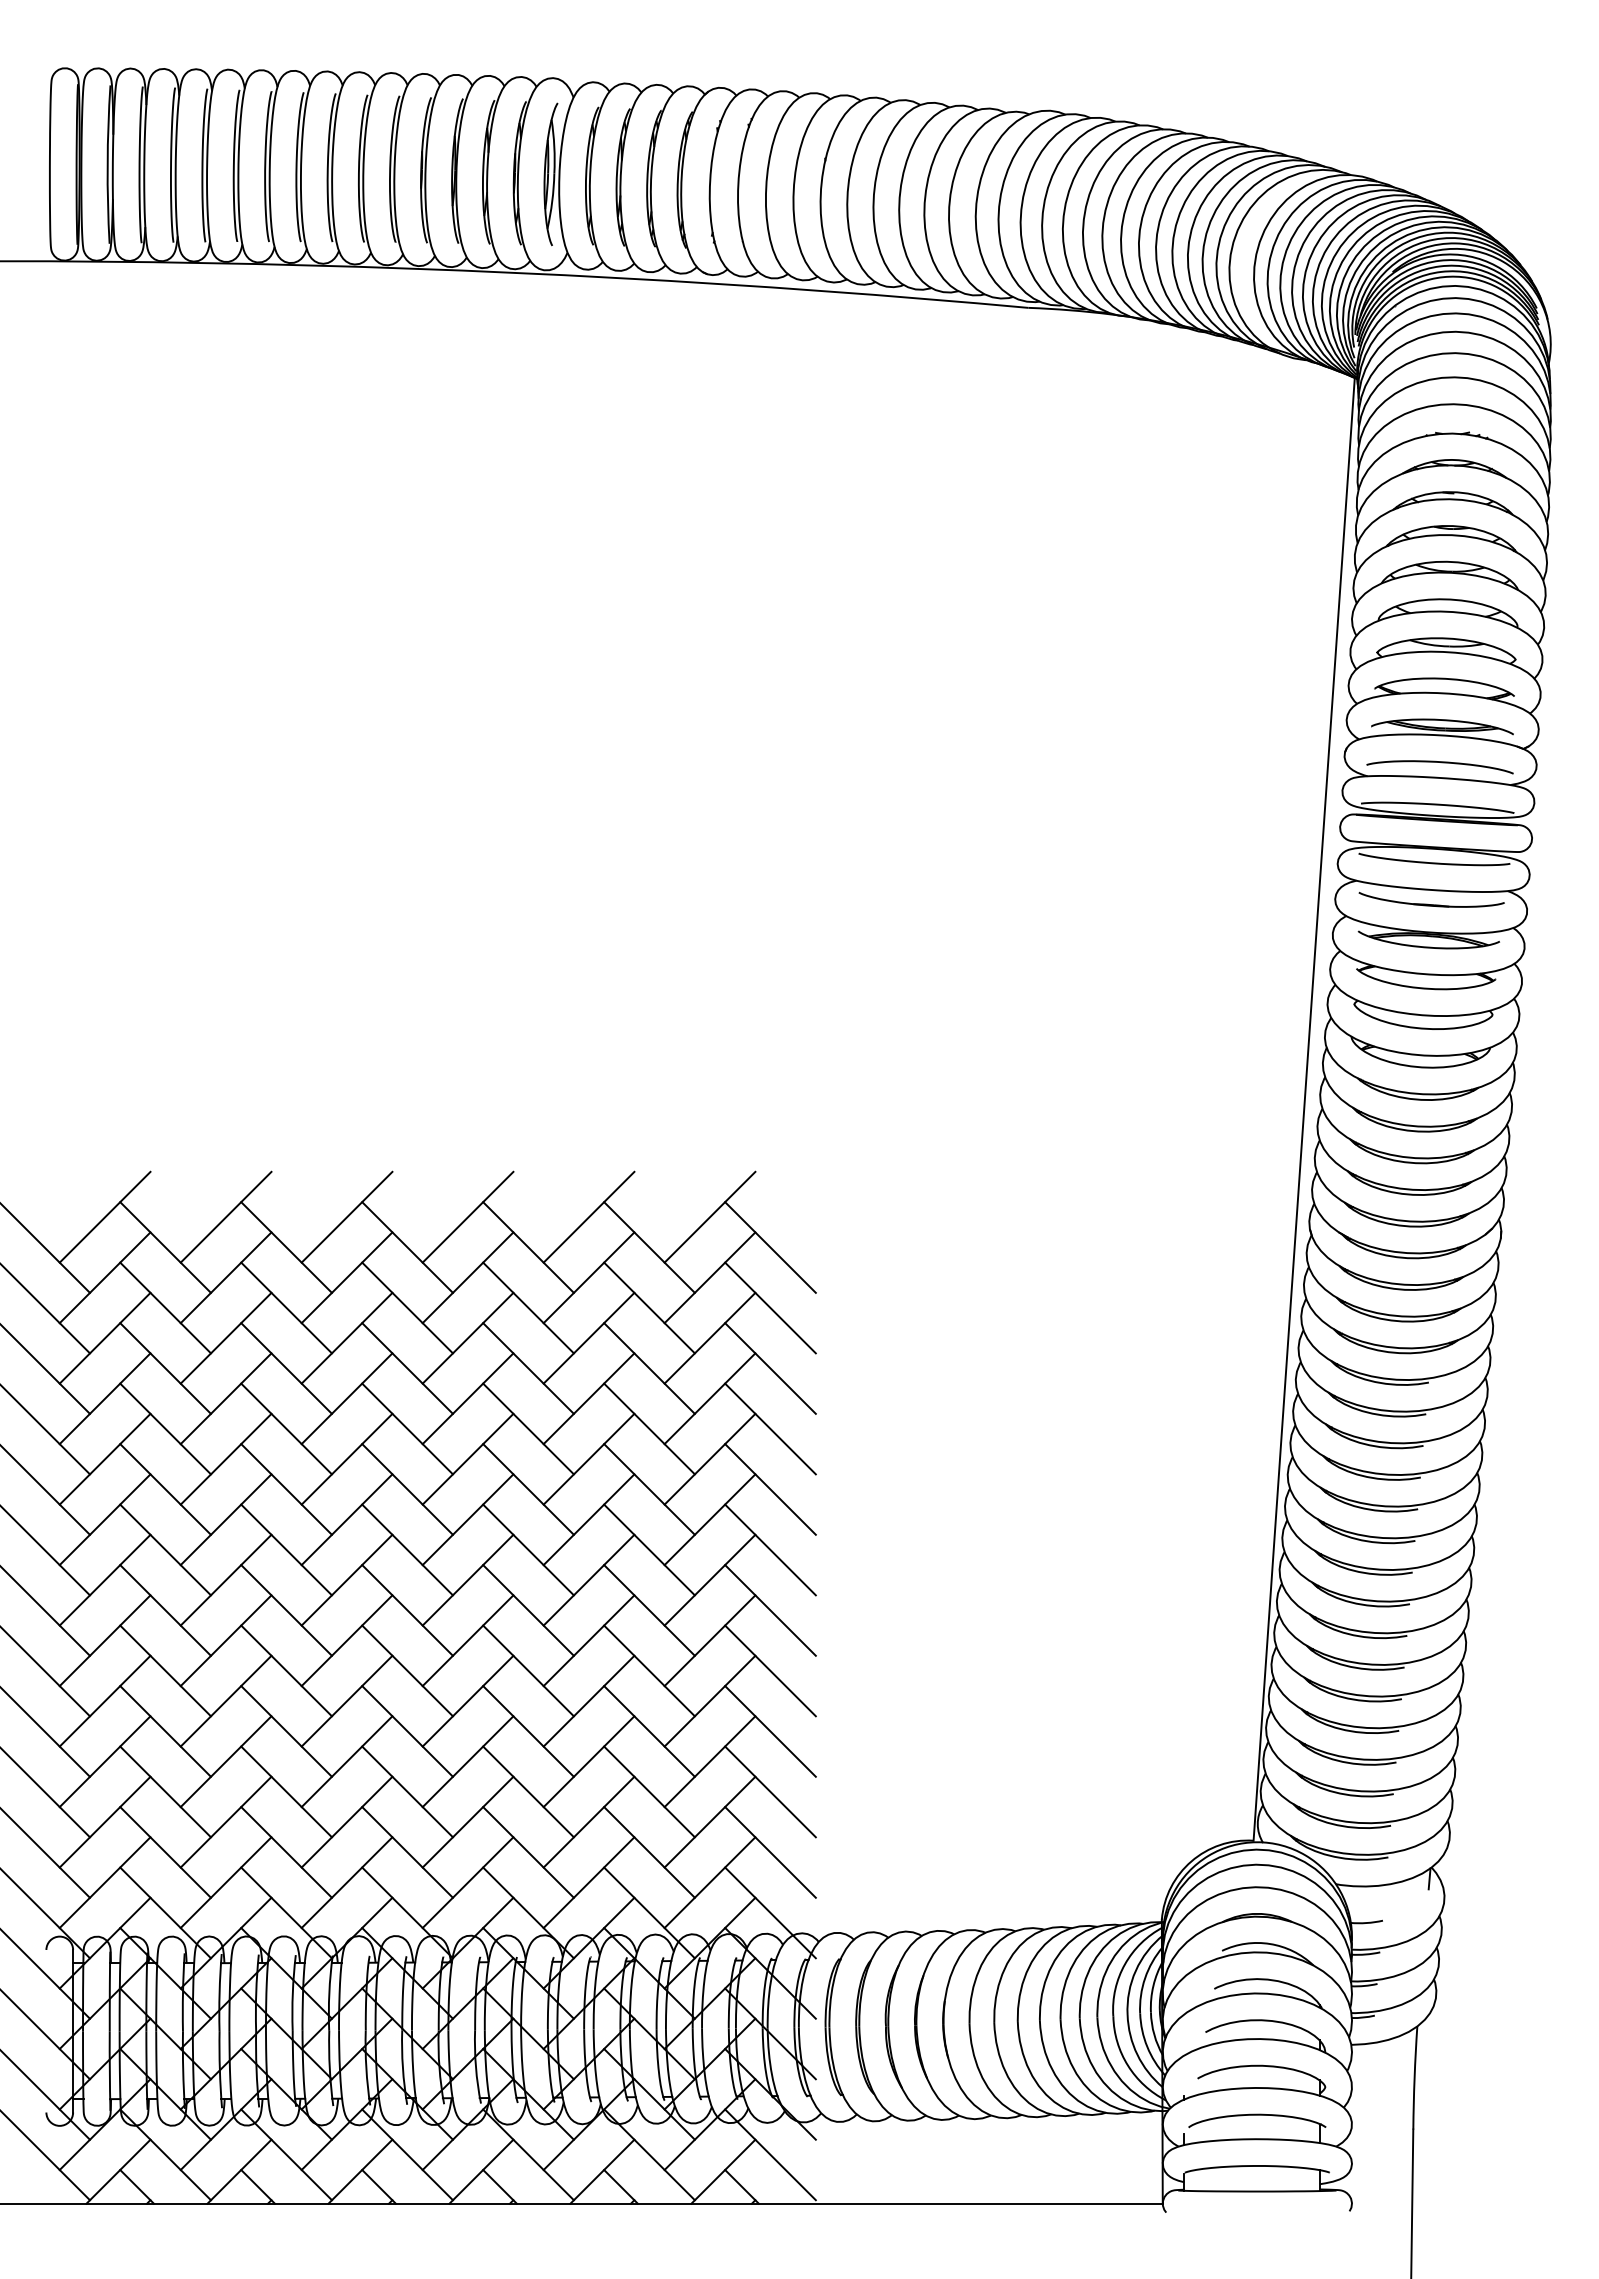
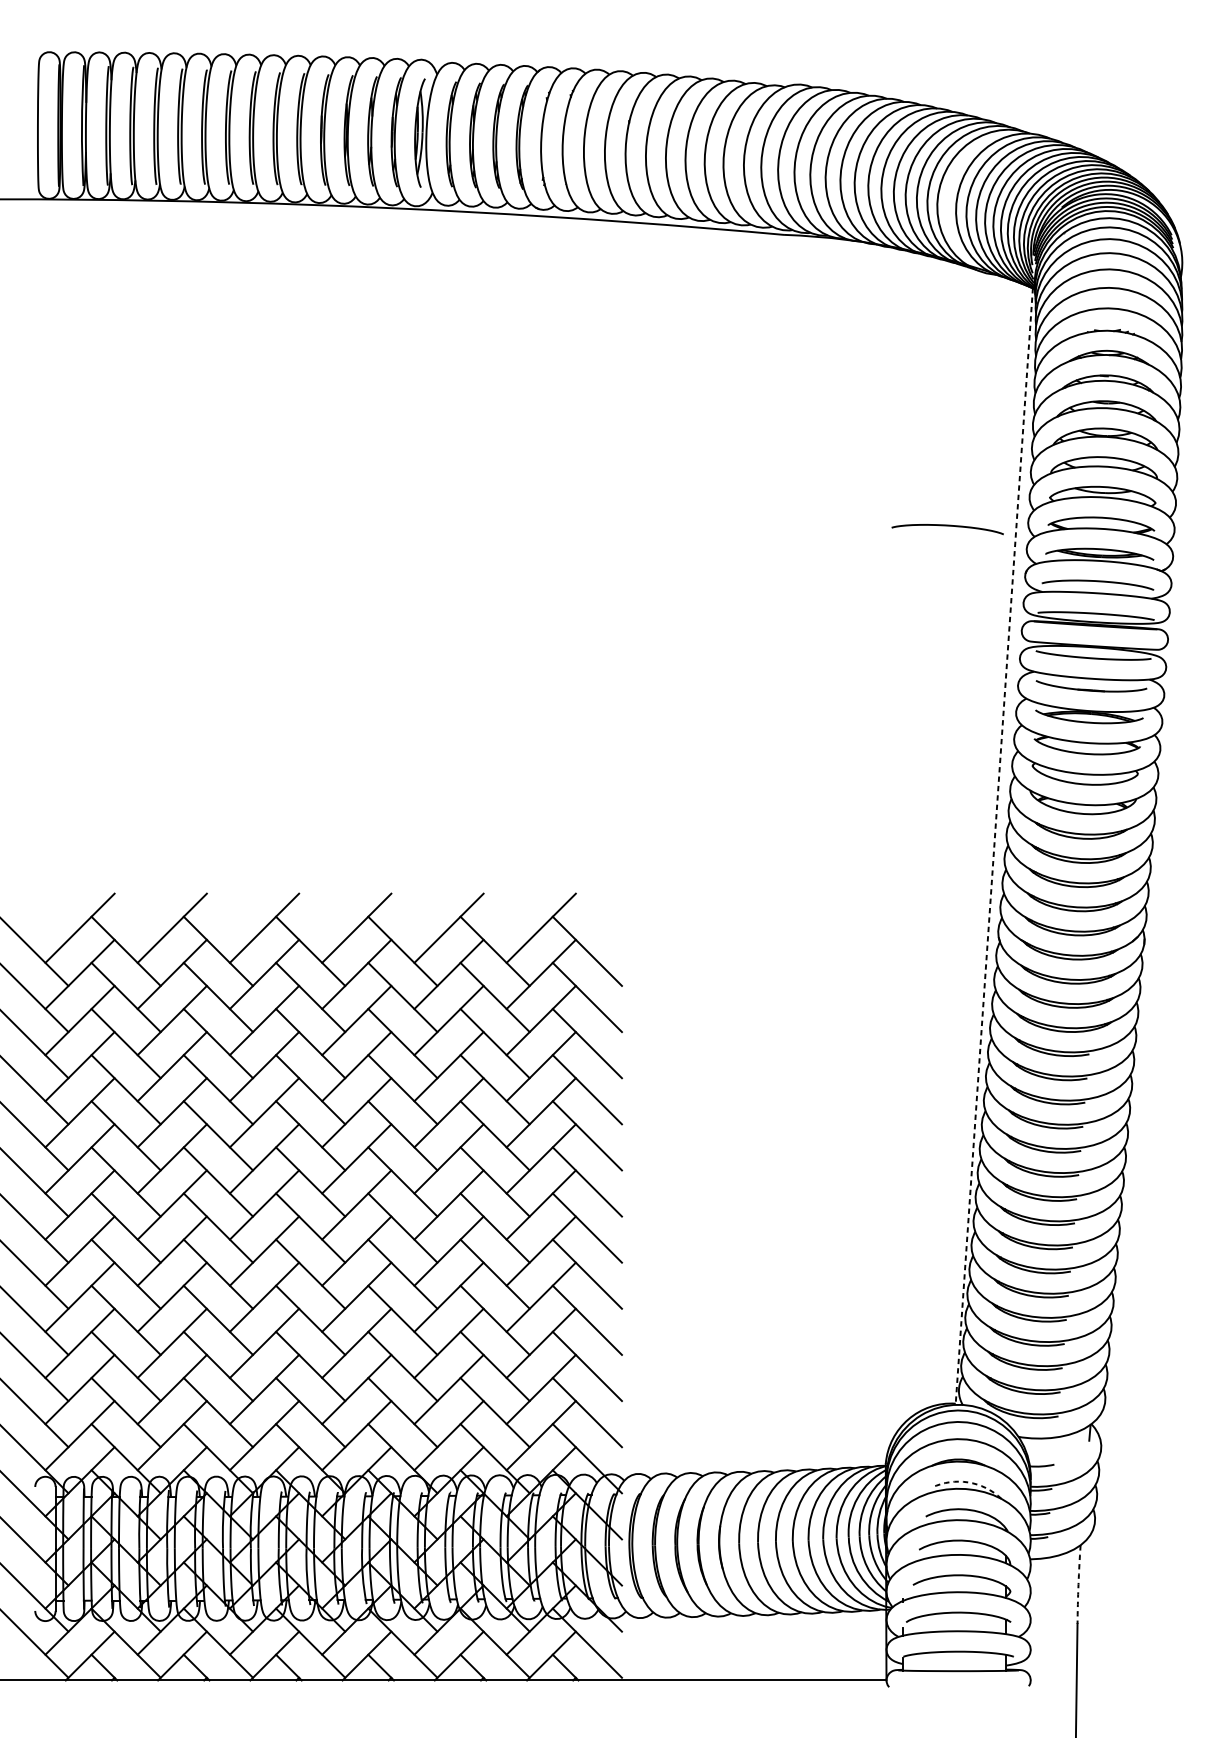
curve: (1244, 690) -> (948, 526), added
line: (1304, 1109) -> (994, 846), solid -> dashed
arc: (1270, 1944) -> (968, 1482), solid -> dashed
arc: (1414, 2077) -> (1078, 1584), solid -> dashed

